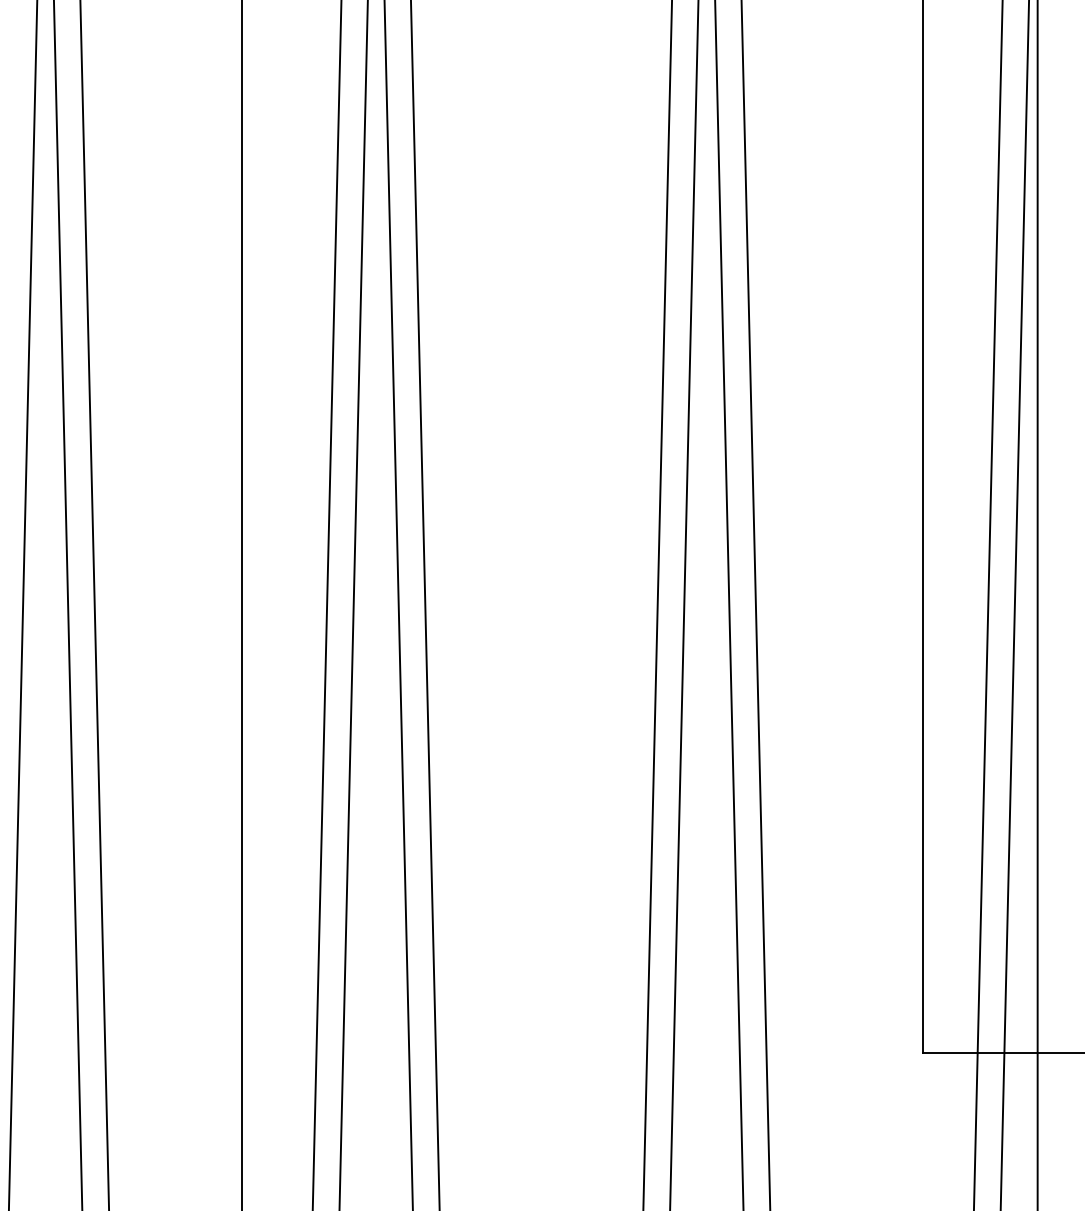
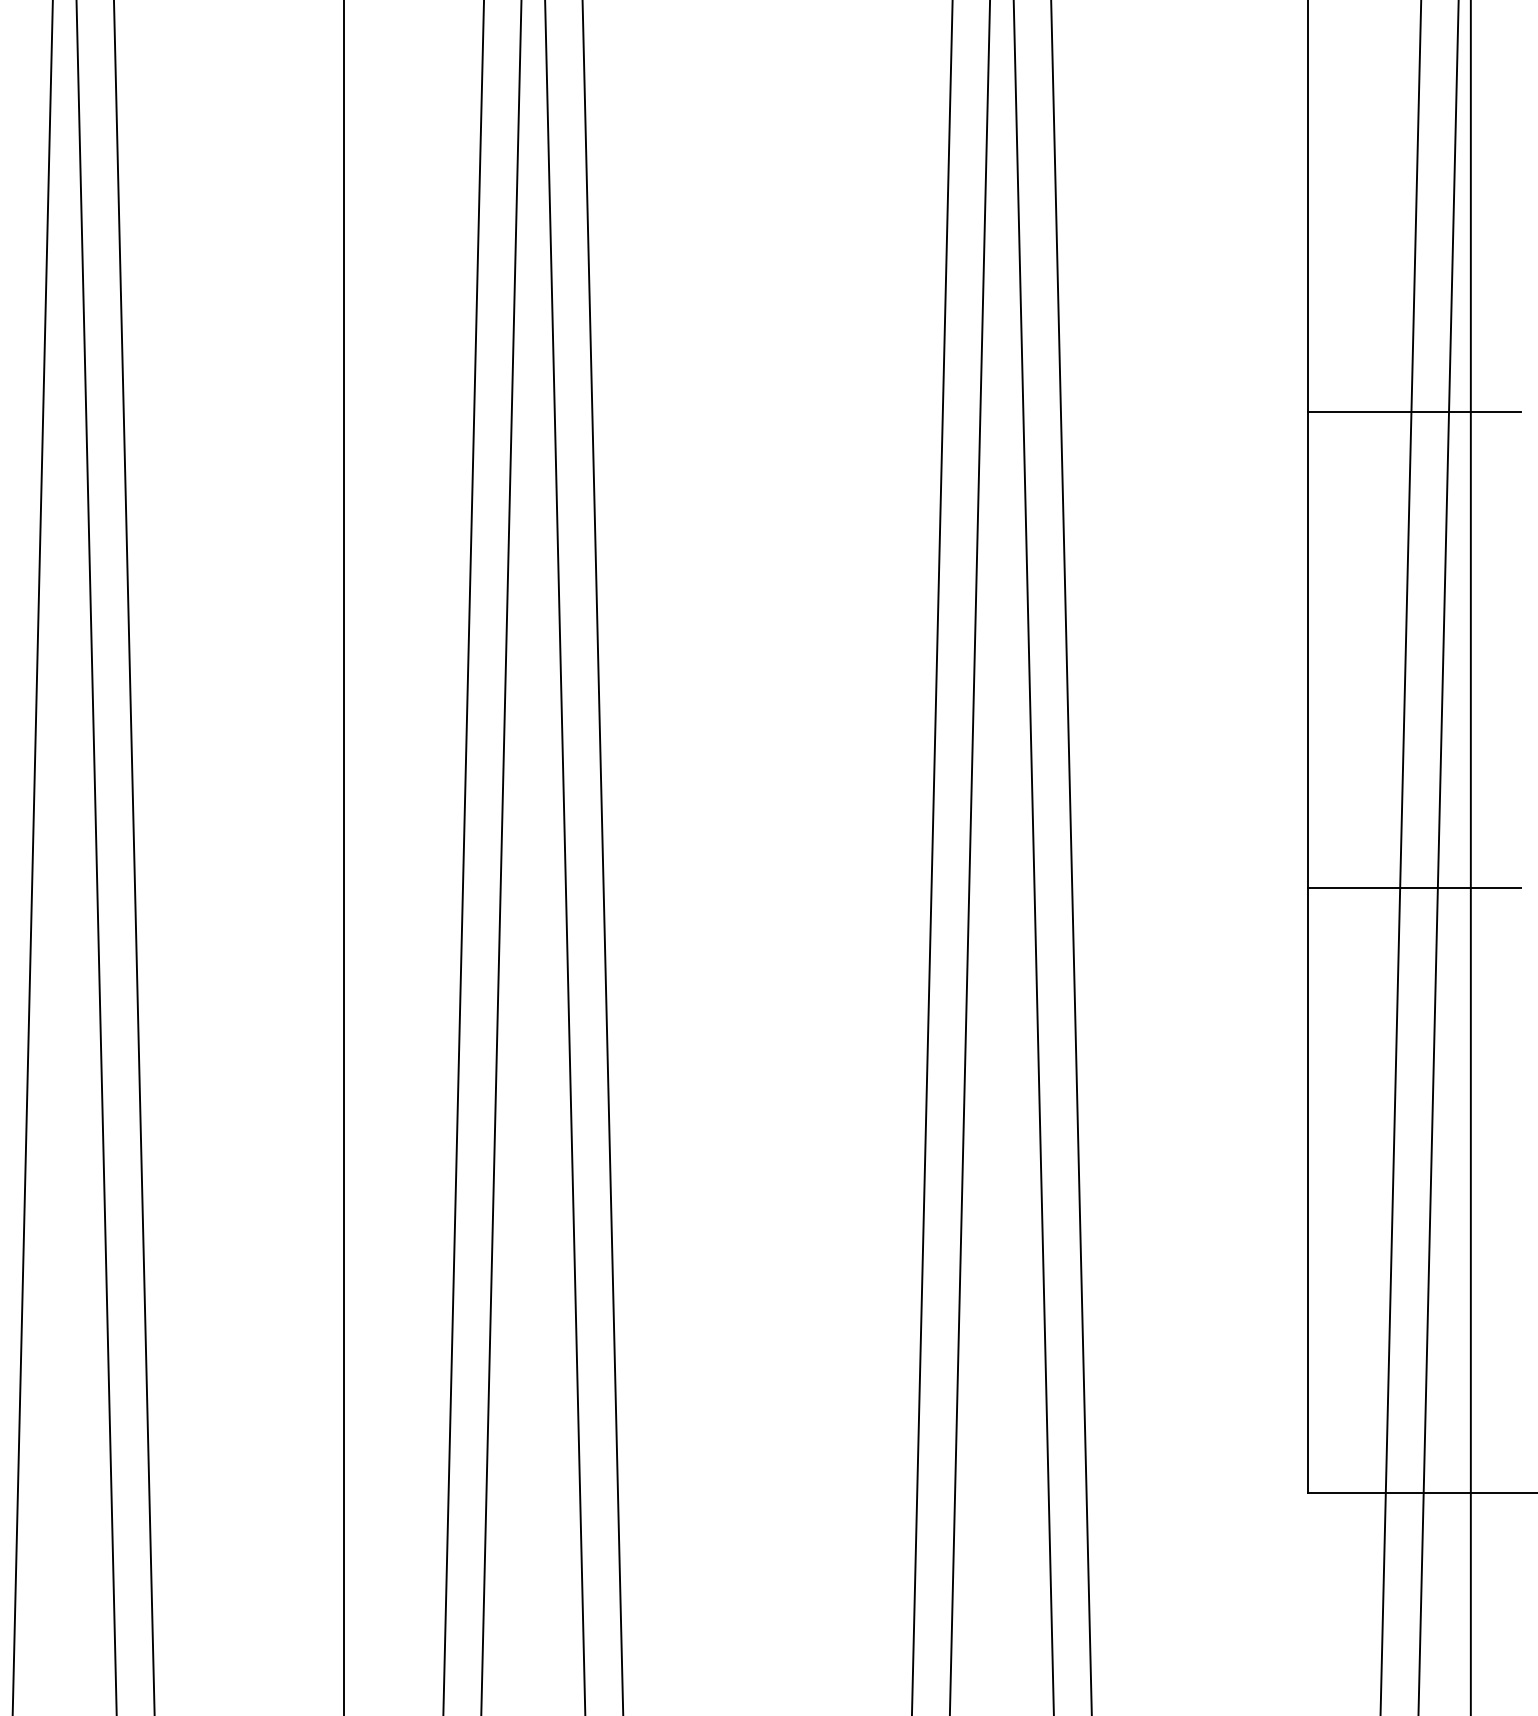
line: (997, 291) -> (1414, 412), added
line: (997, 627) -> (1414, 888), added

